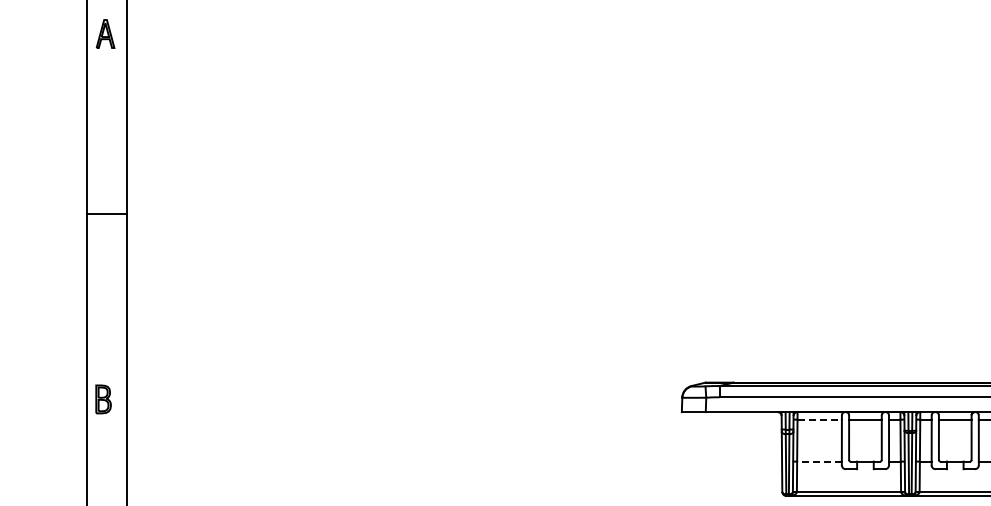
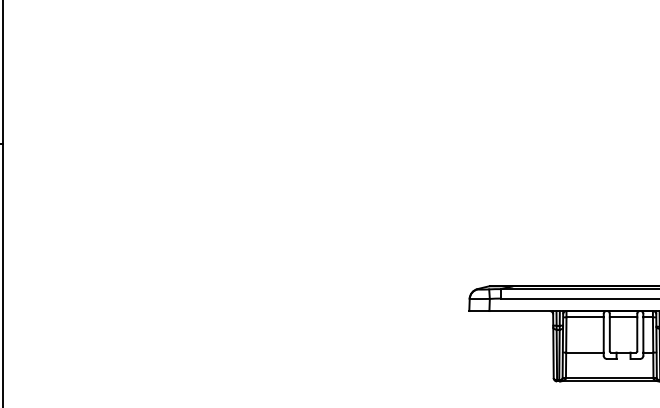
line: (820, 419) -> (585, 317), dashed -> solid
line: (819, 461) -> (584, 352), dashed -> solid

